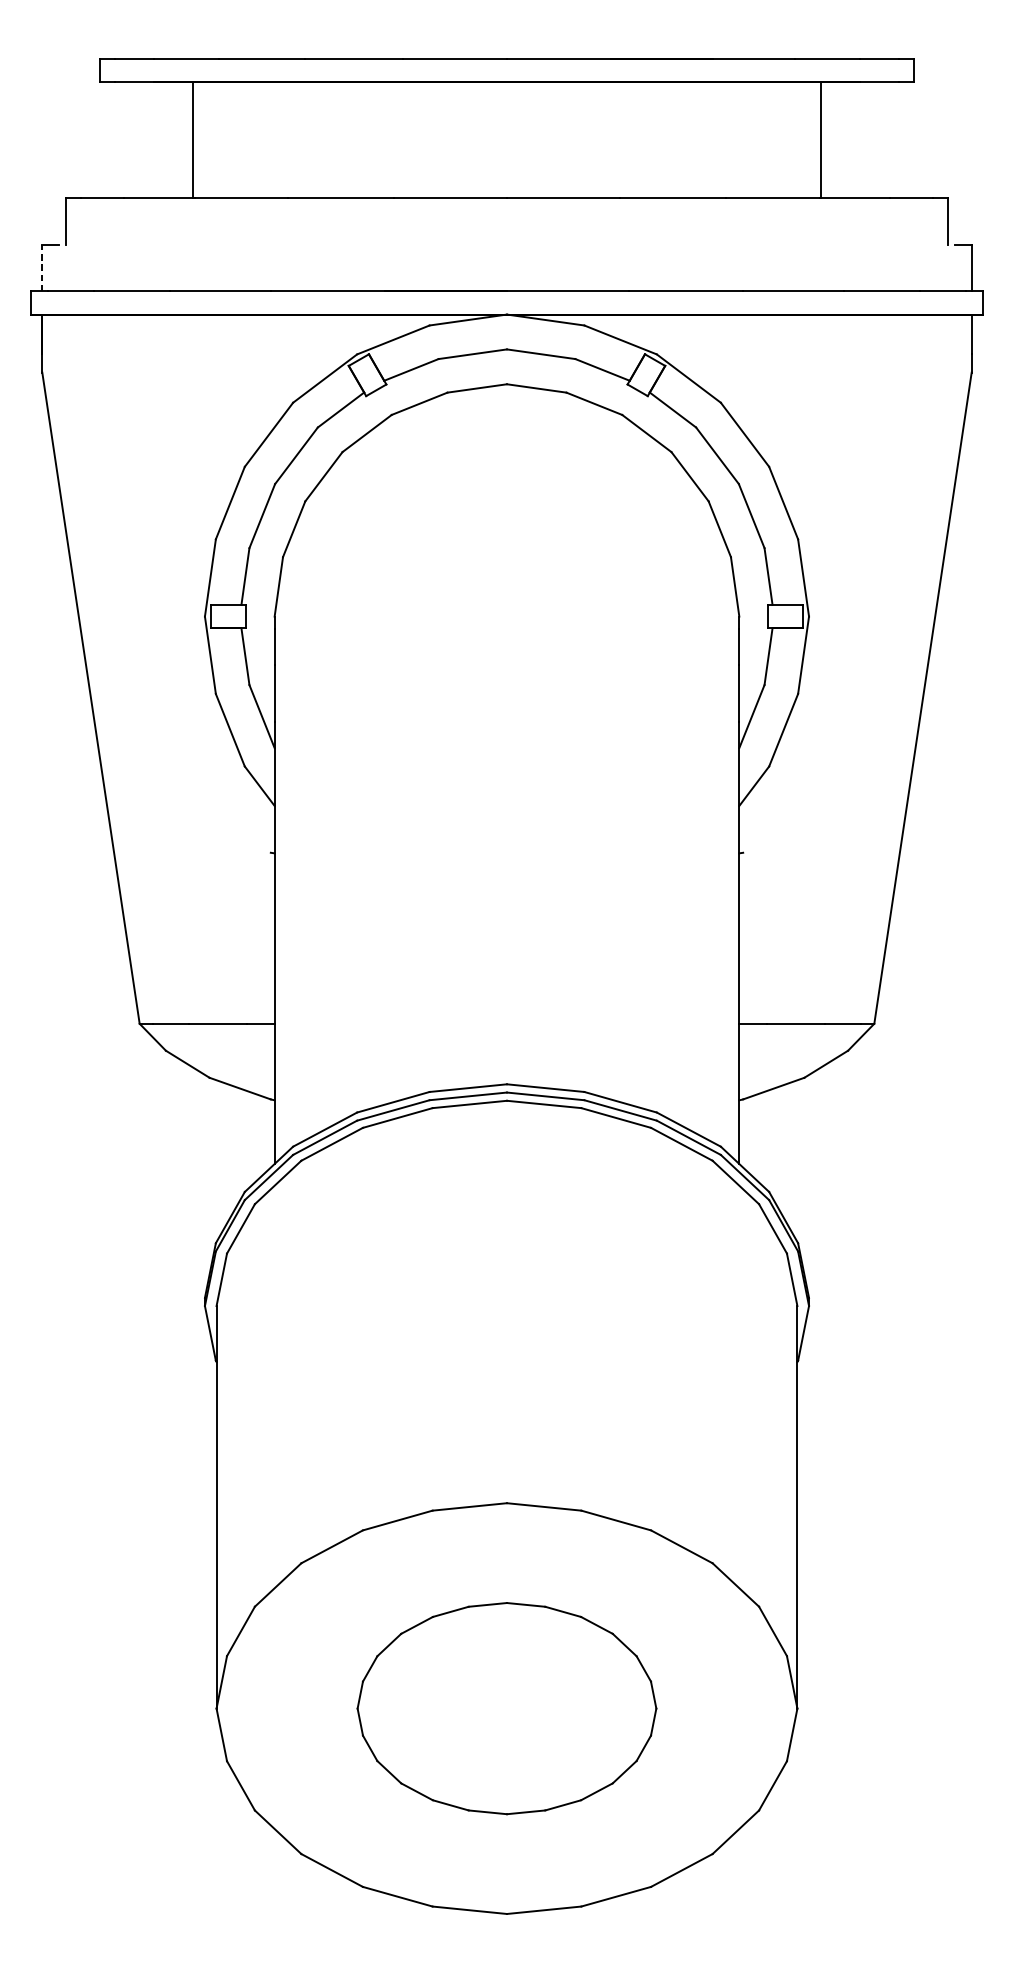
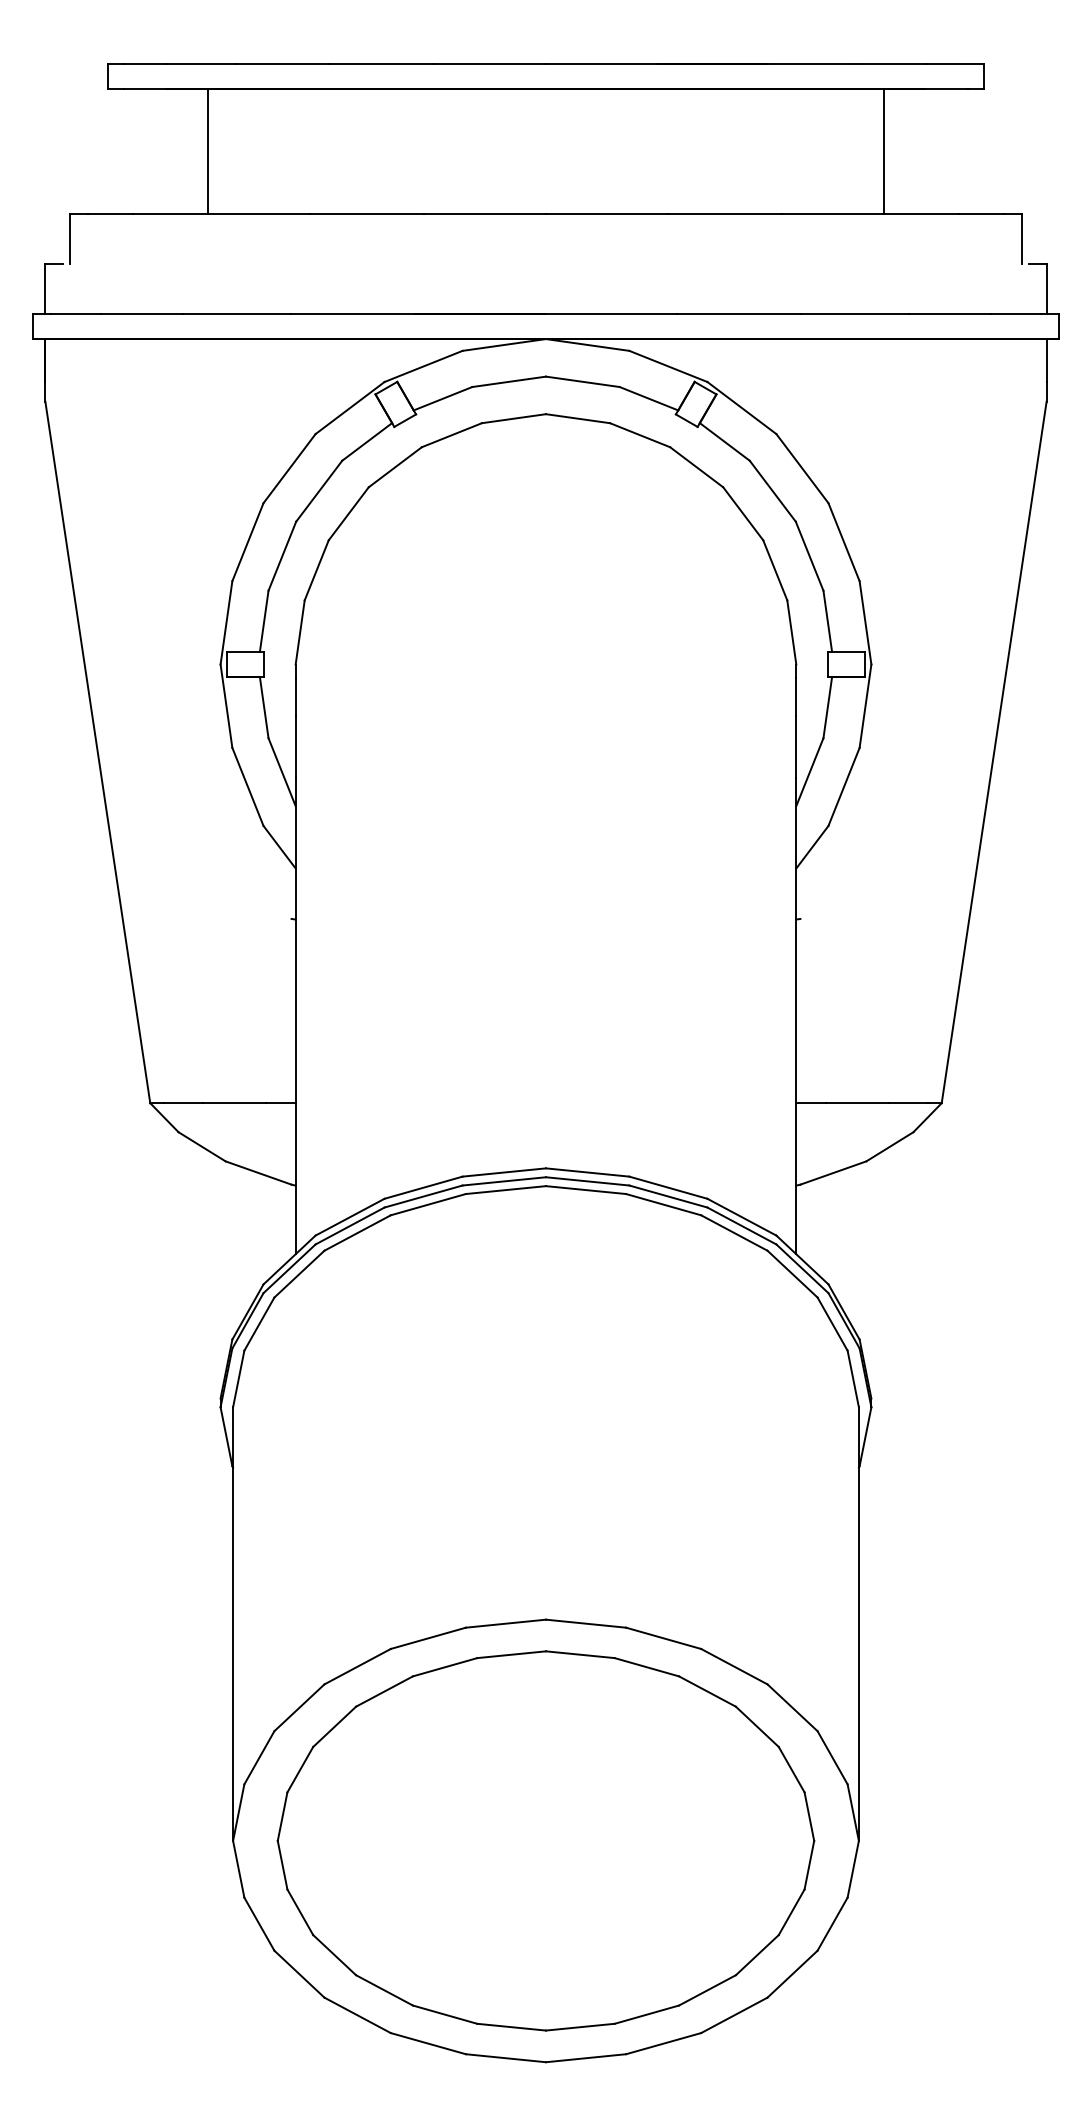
line: (42, 267) -> (45, 288), dashed -> solid
part: (506, 1708) -> (545, 1840), size x1.67

